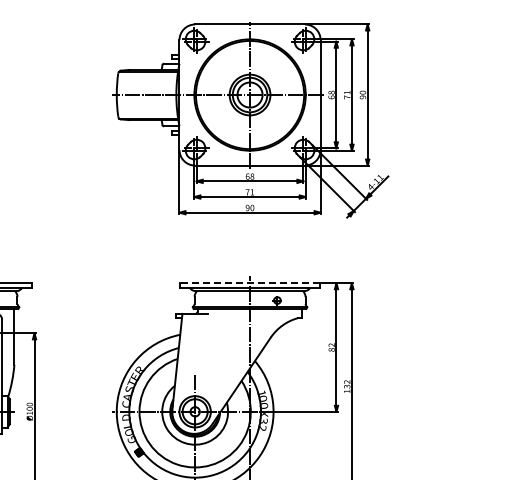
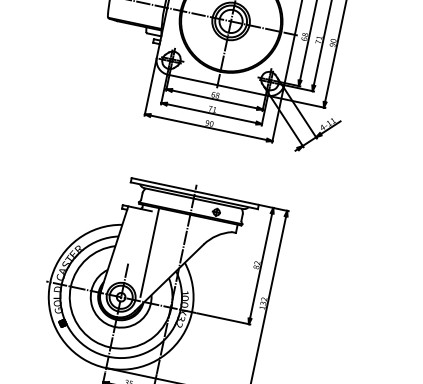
line: (249, 283) -> (194, 191), dashed -> solid
line: (215, 357) -> (149, 252), added

